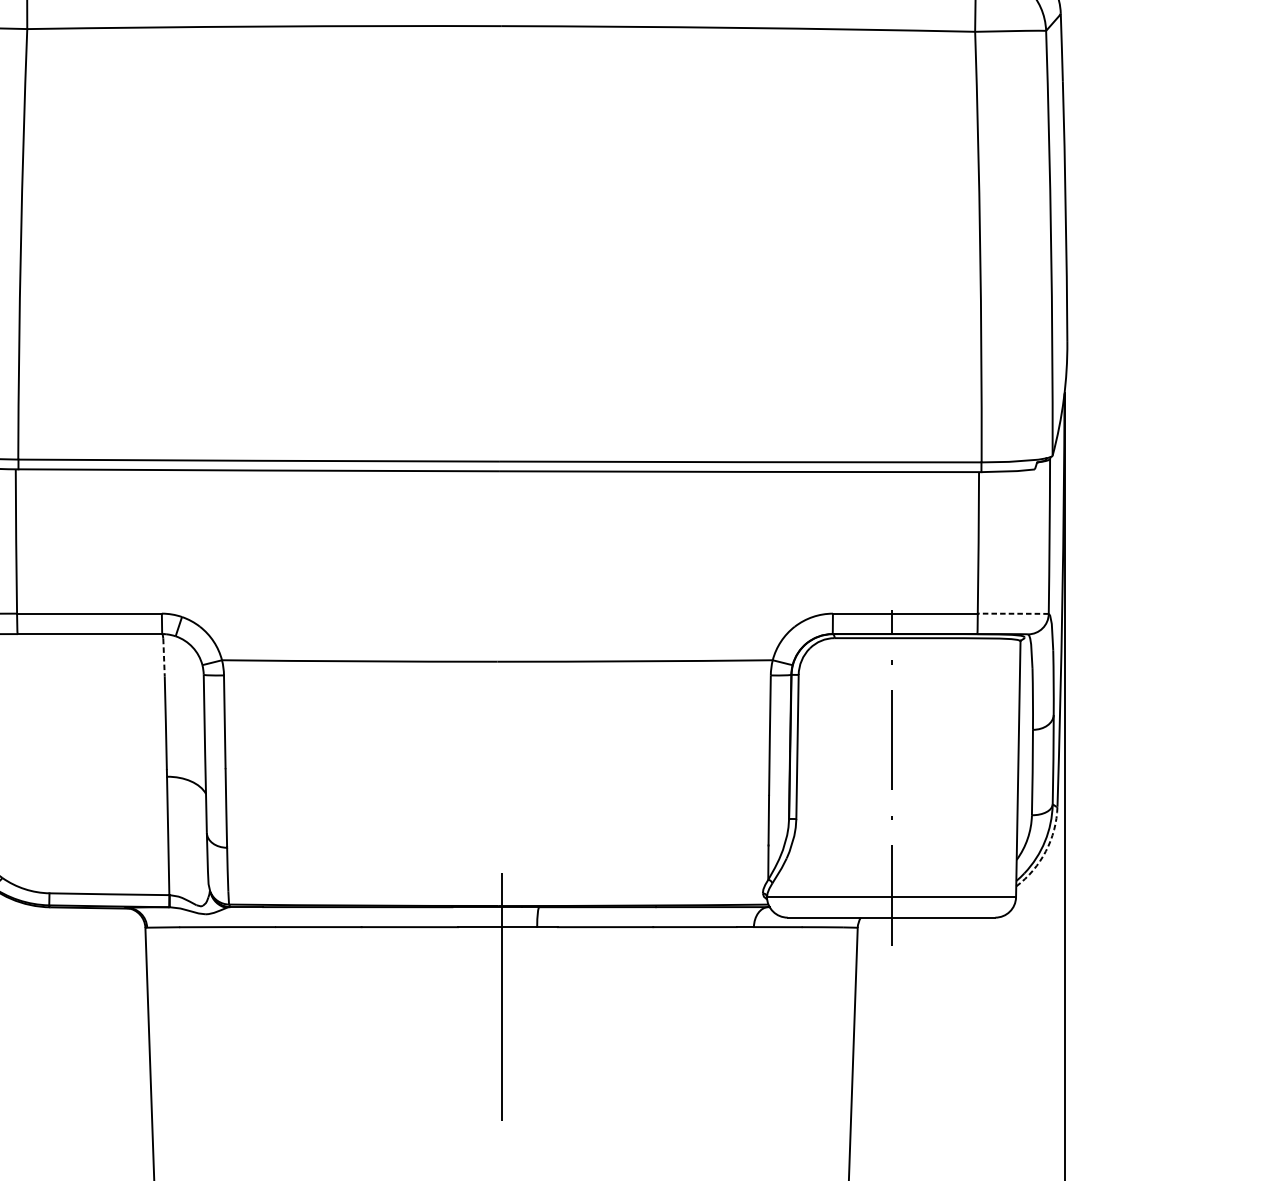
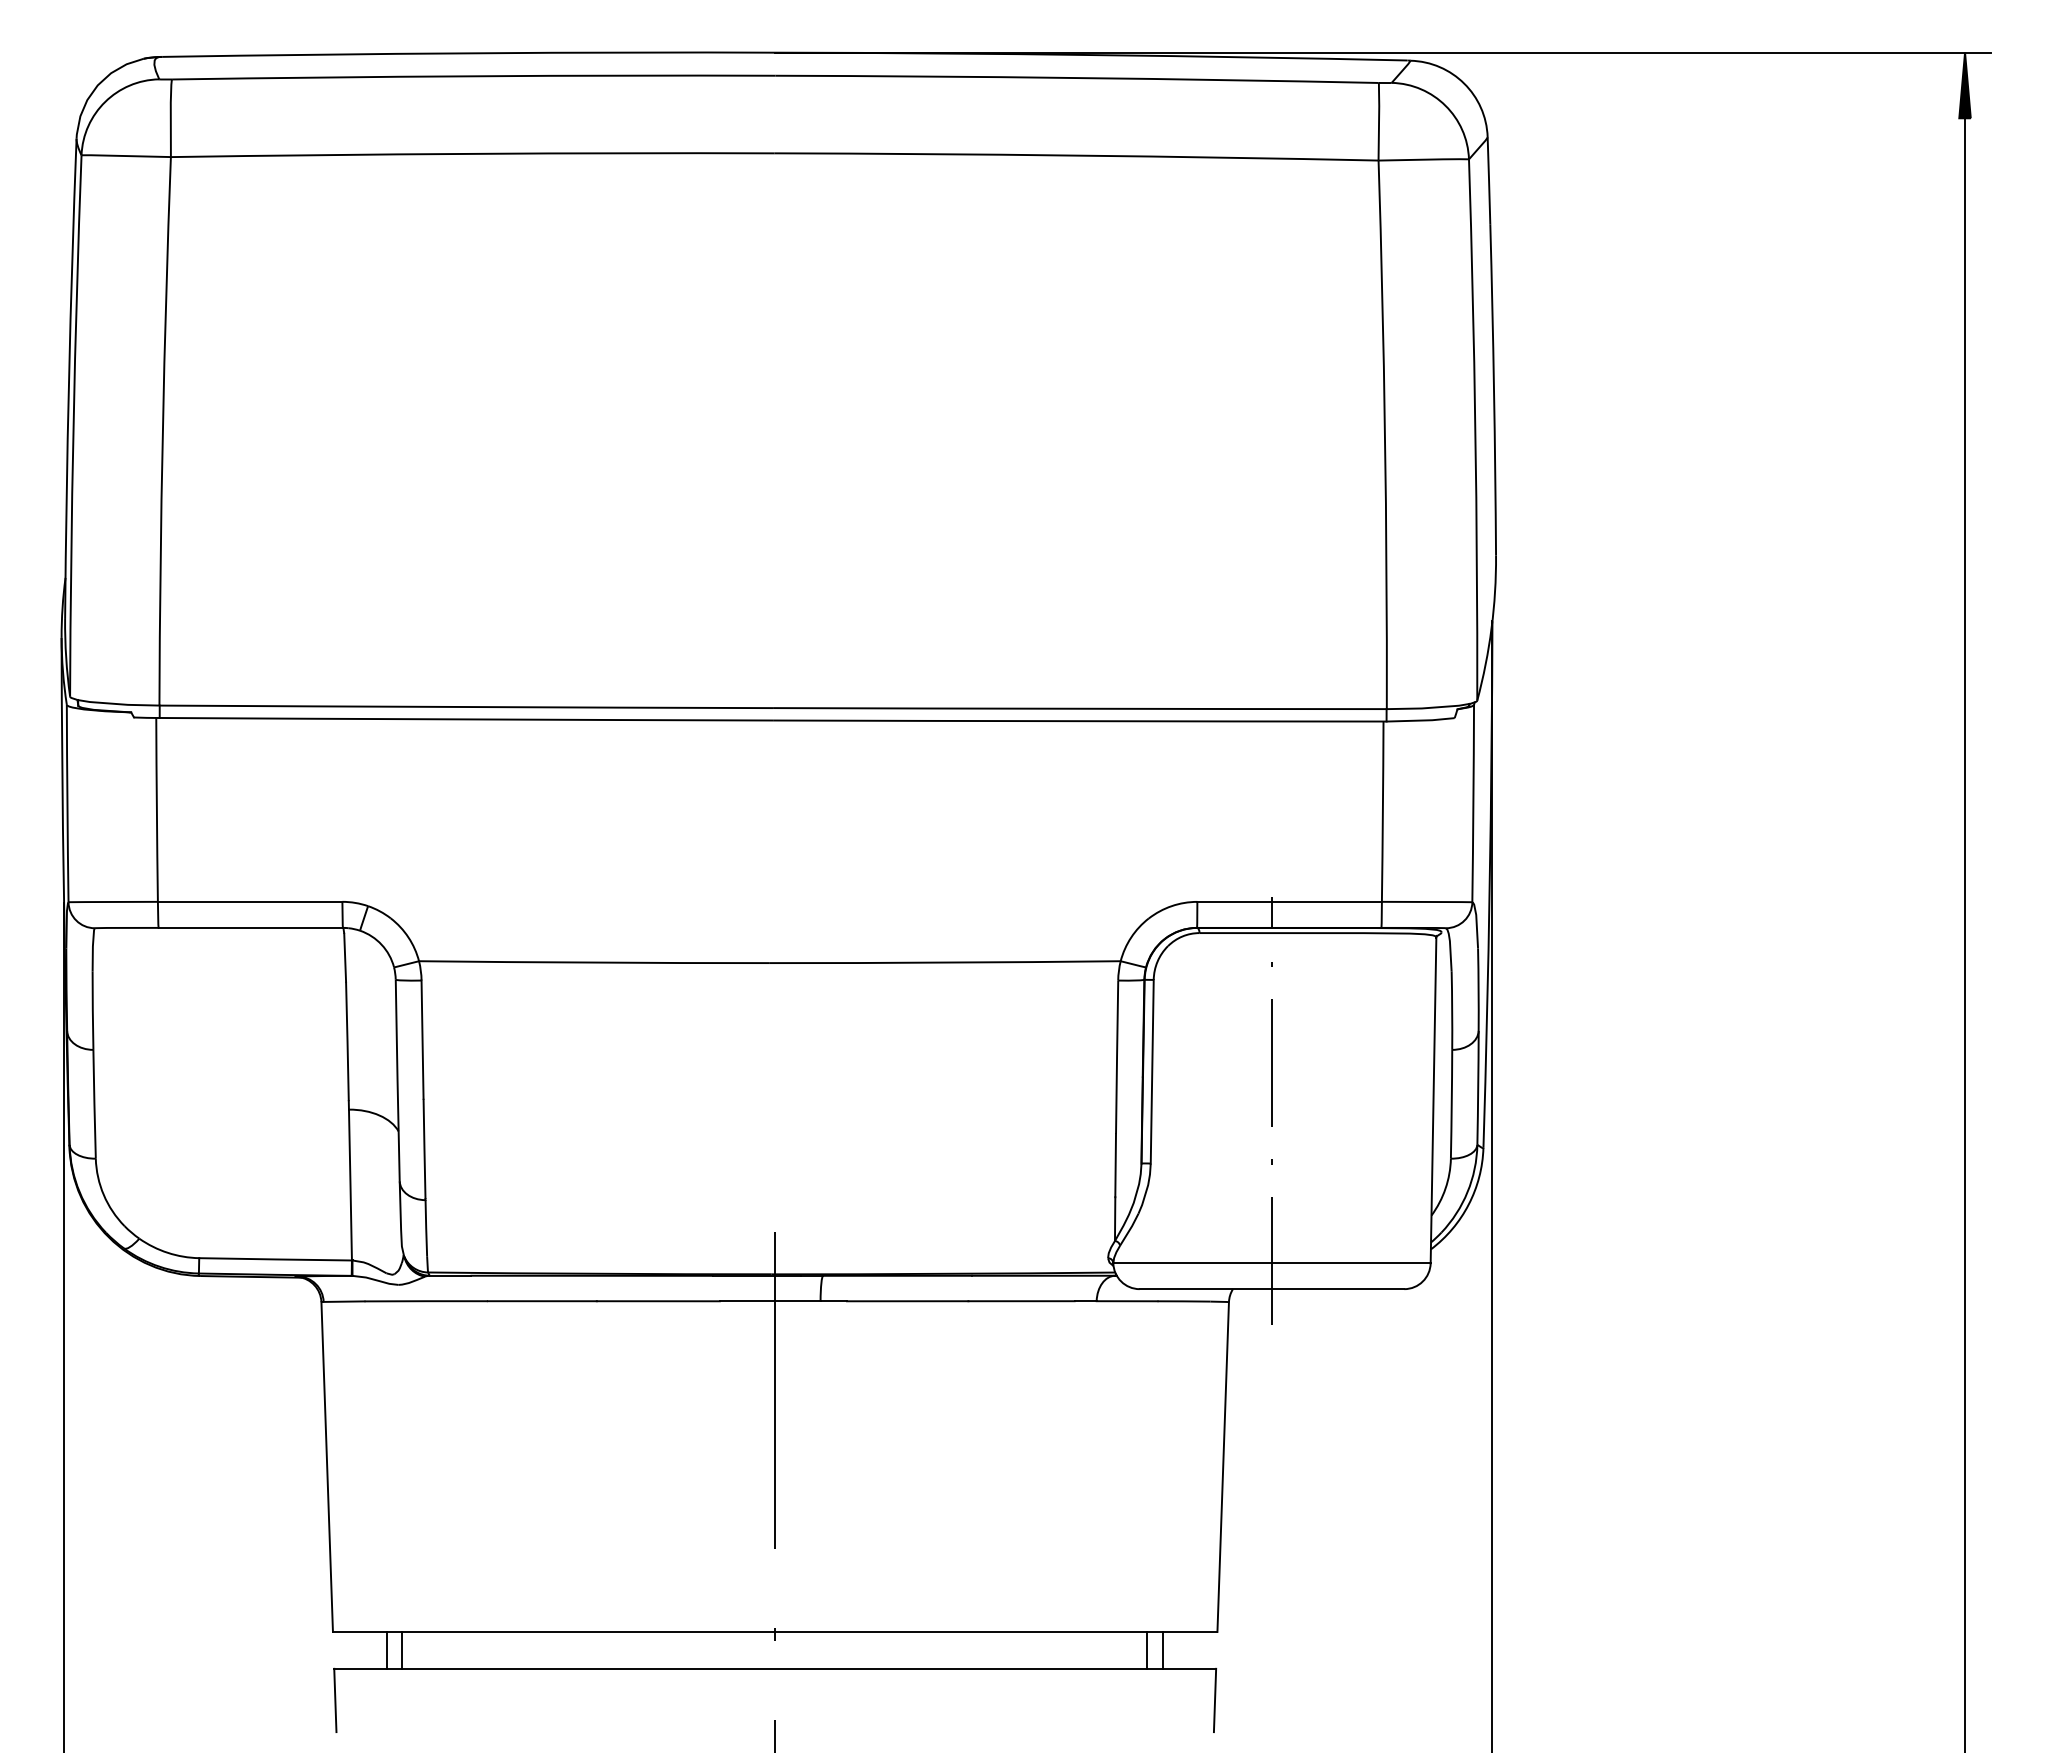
line: (1014, 613) -> (1428, 901), dashed -> solid
line: (164, 657) -> (345, 957), dashed -> solid
arc: (1045, 851) -> (1468, 1204), dashed -> solid

